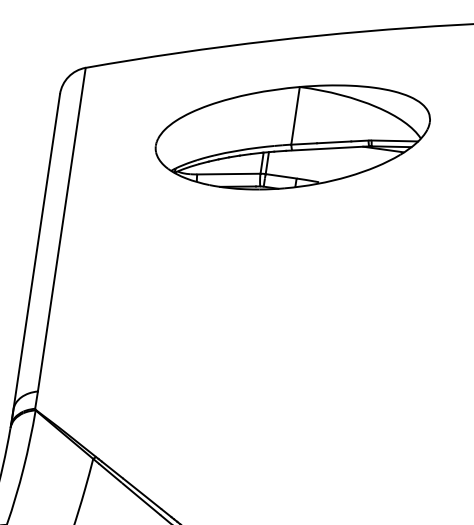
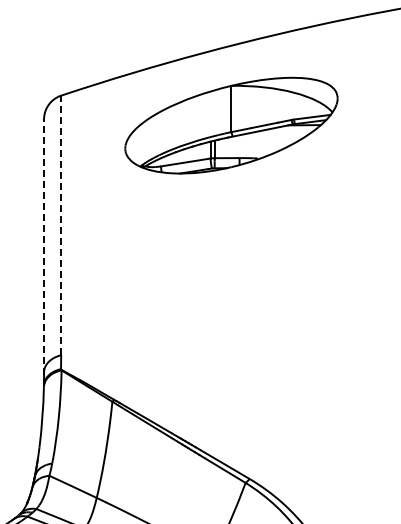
line: (62, 229) -> (61, 225), solid -> dashed
line: (36, 260) -> (44, 252), solid -> dashed

